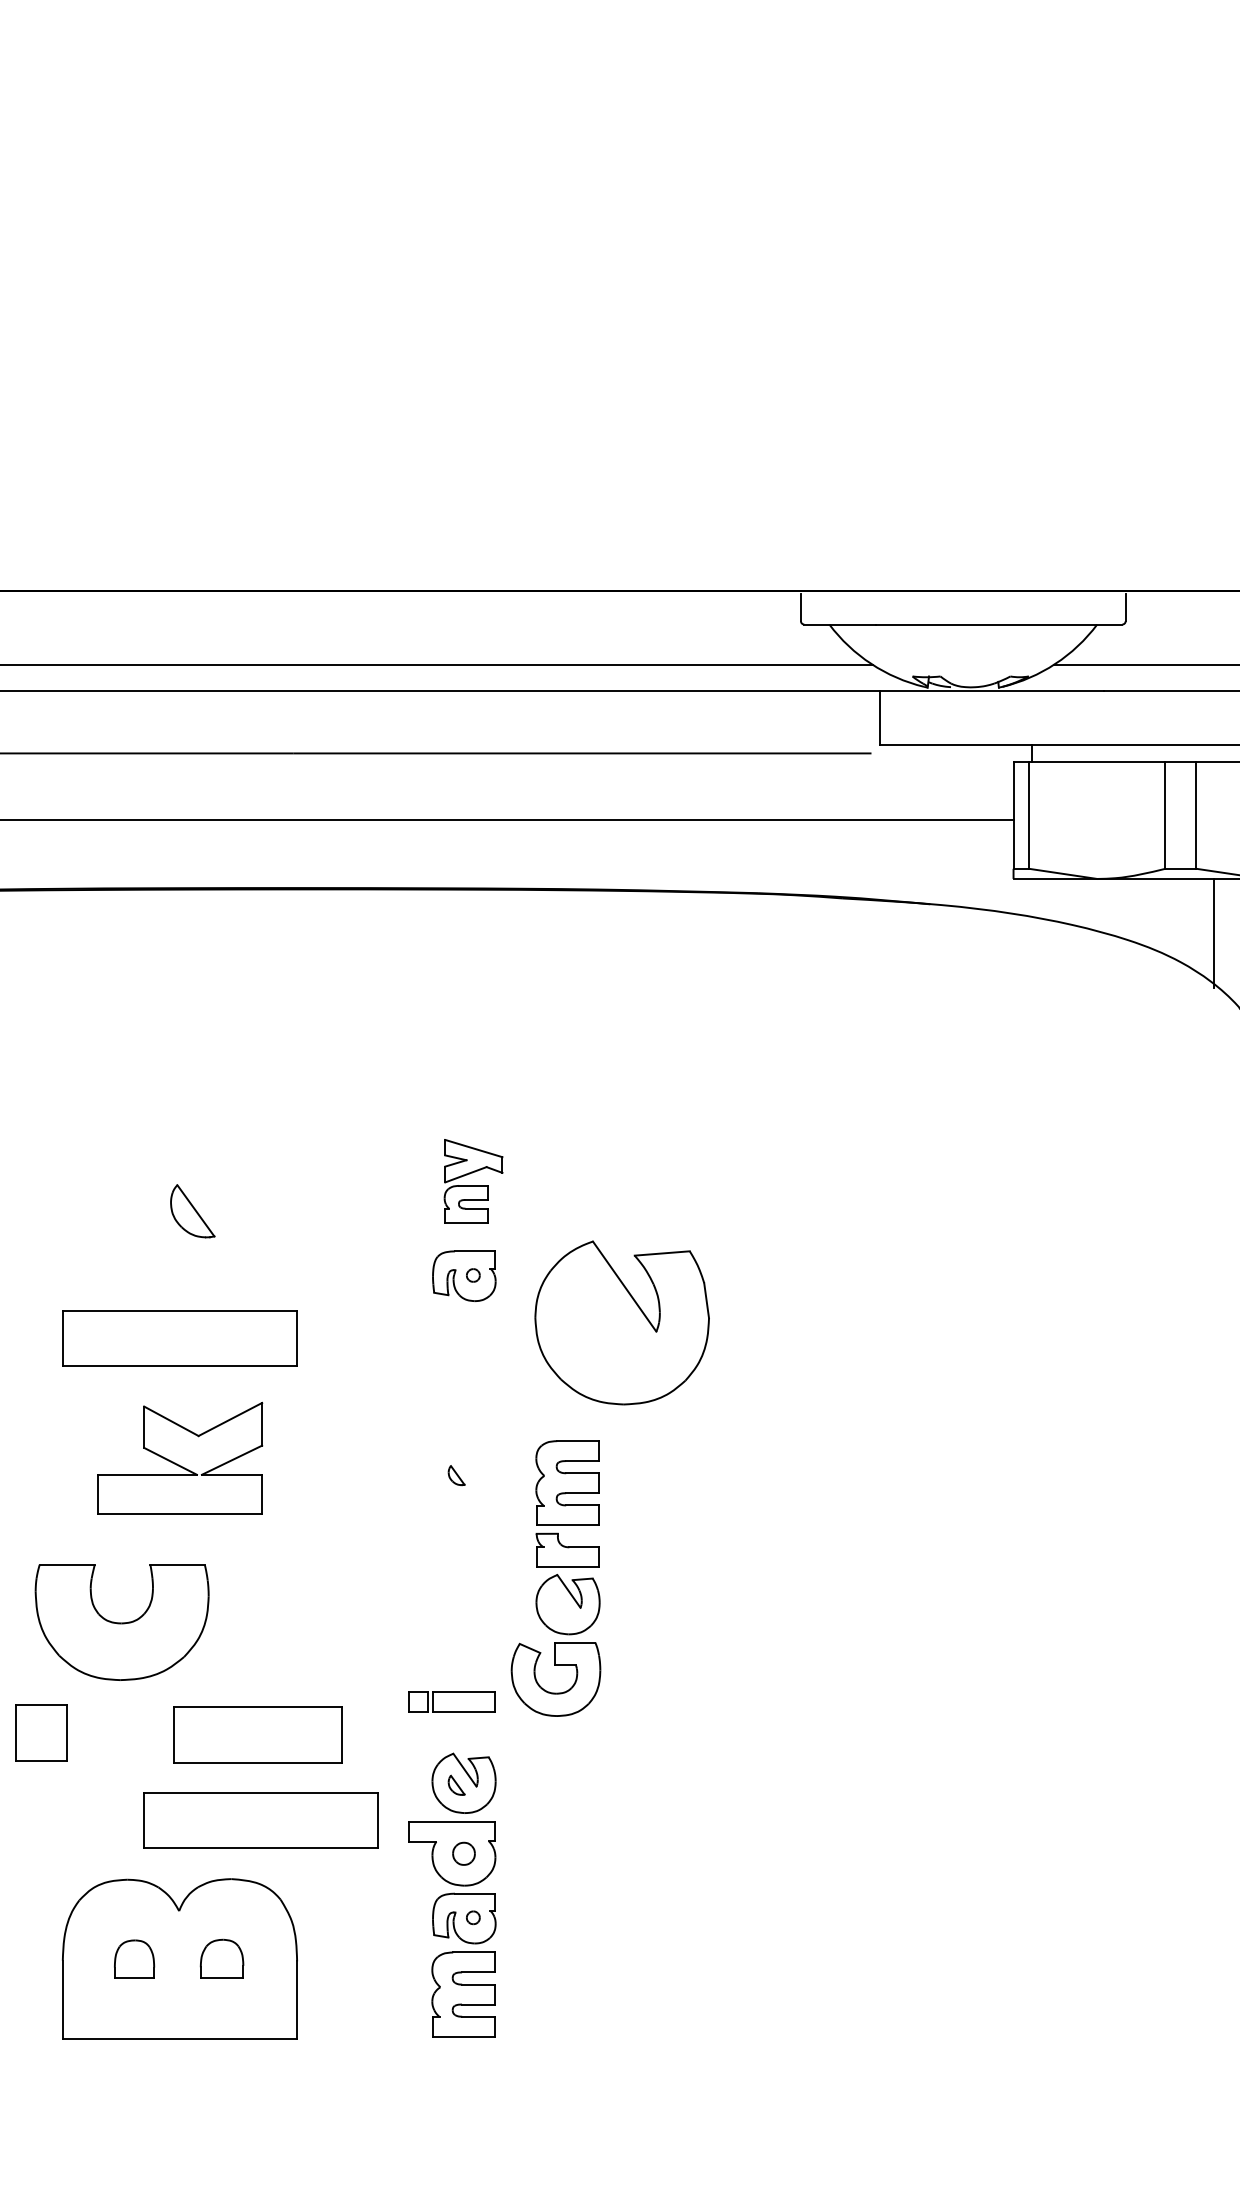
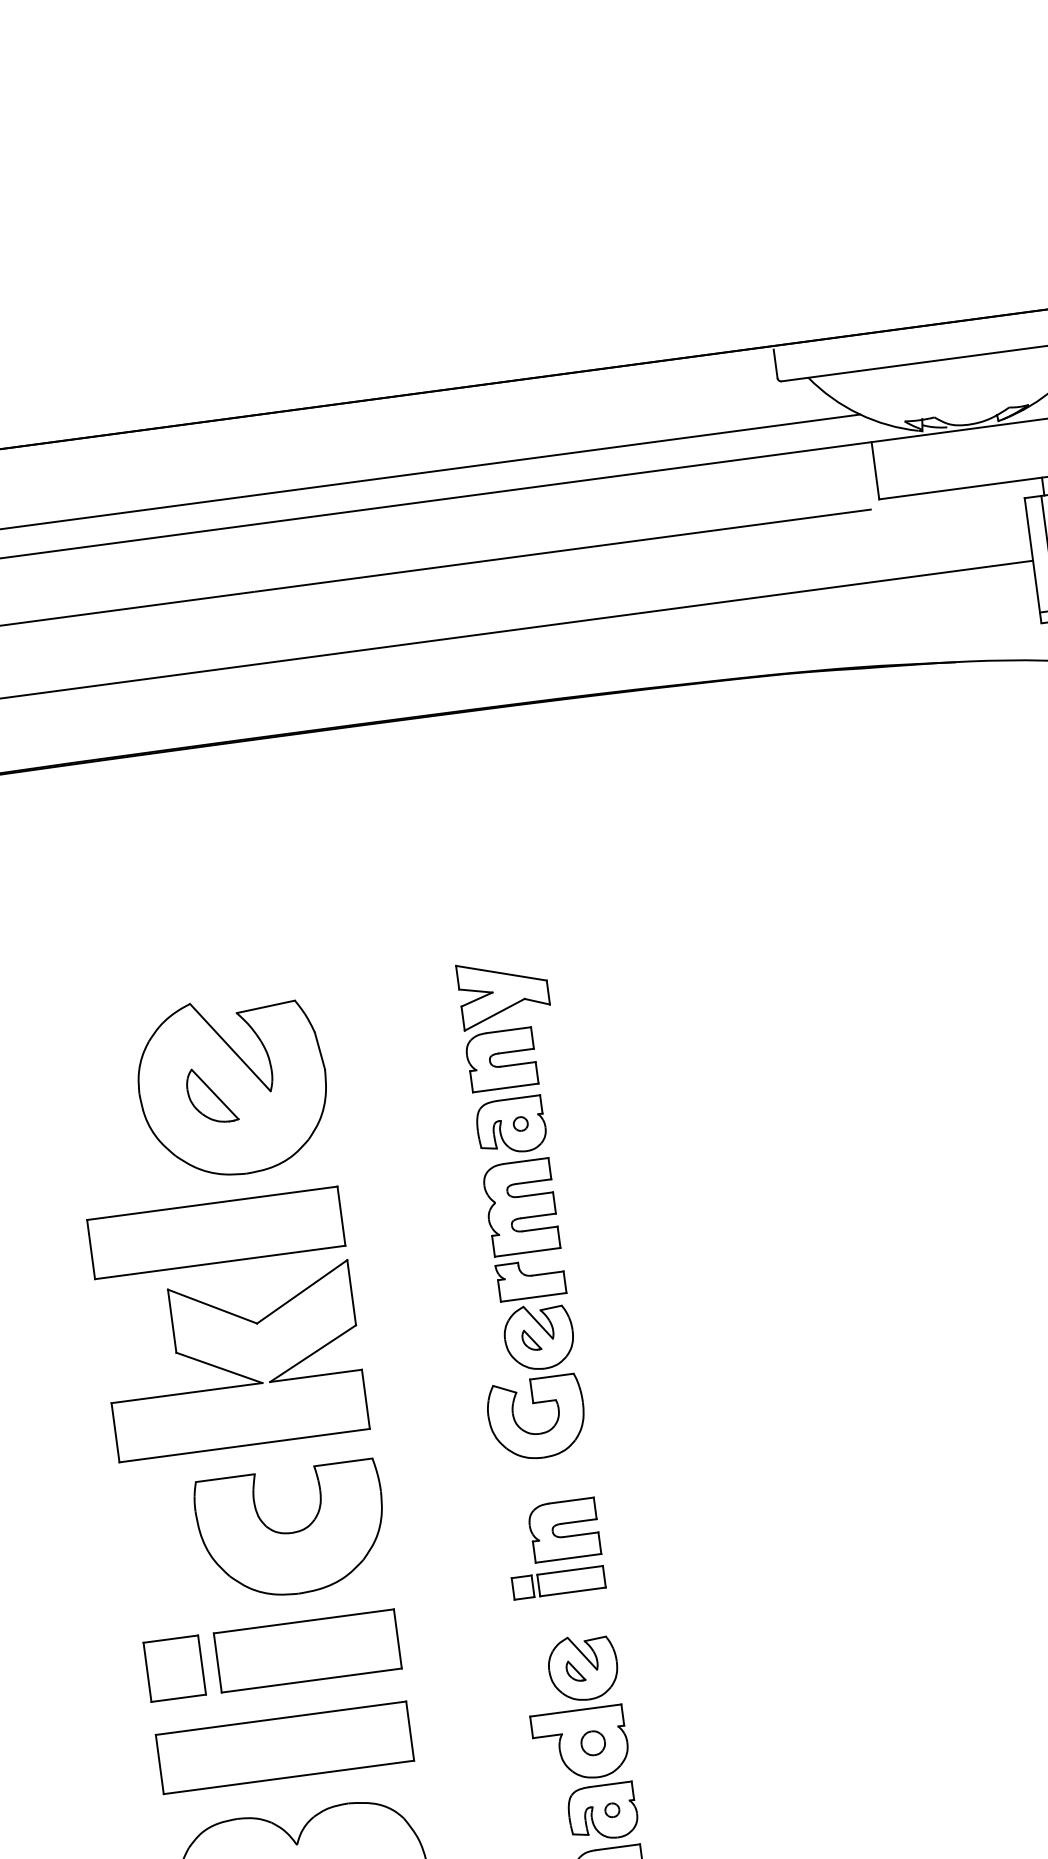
part: (473, 1181) -> (507, 1023), size x1.43
part: (621, 1322) -> (232, 1086), moved
part: (180, 1457) -> (233, 1360), size x1.43
part: (555, 1578) -> (521, 1310), moved
part: (121, 1622) -> (291, 1531), moved
part: (463, 1654) -> (564, 1530), added
part: (41, 1732) -> (174, 1668), moved
part: (257, 1734) -> (307, 1650), moved
part: (260, 1820) -> (284, 1748), moved

